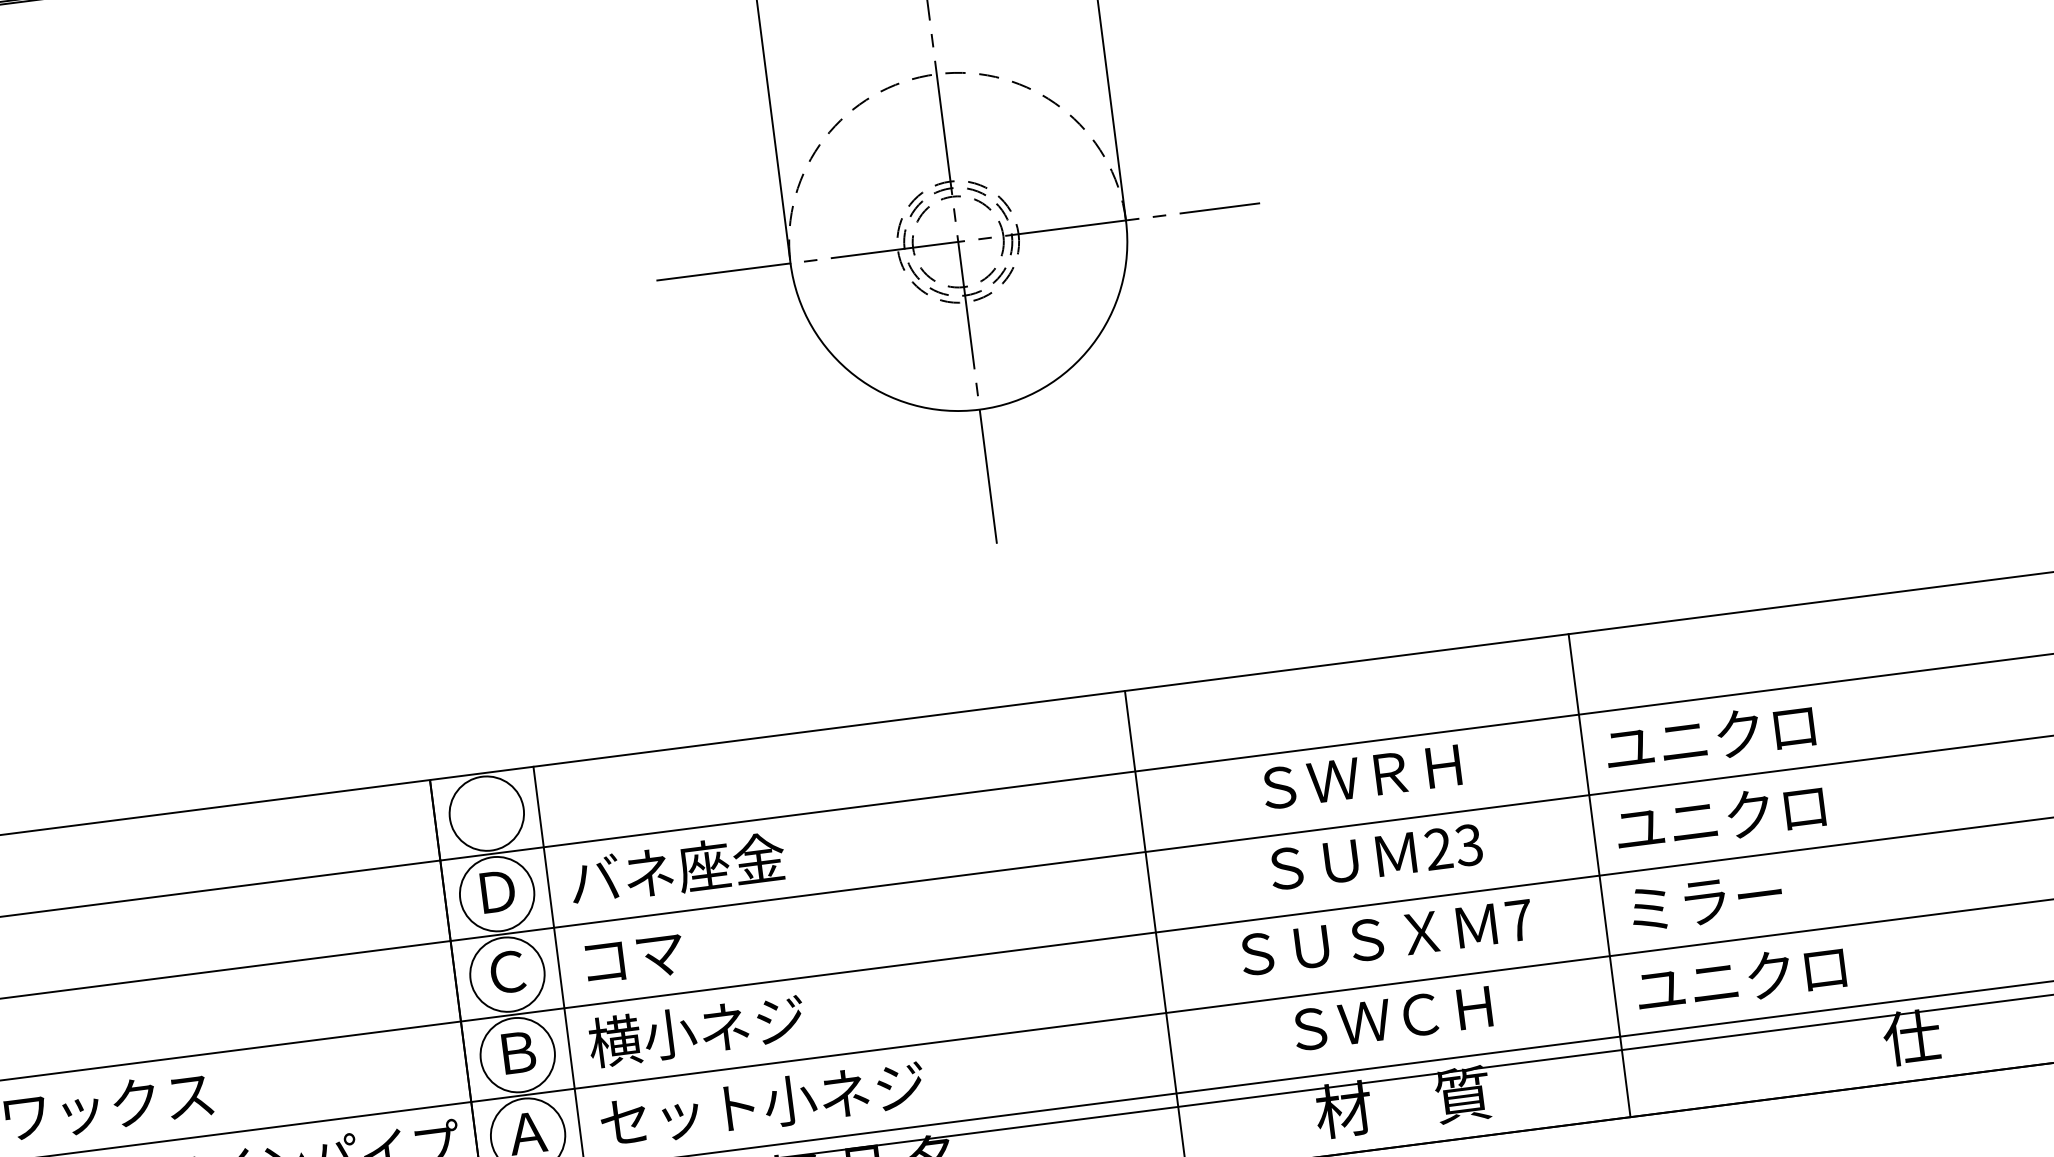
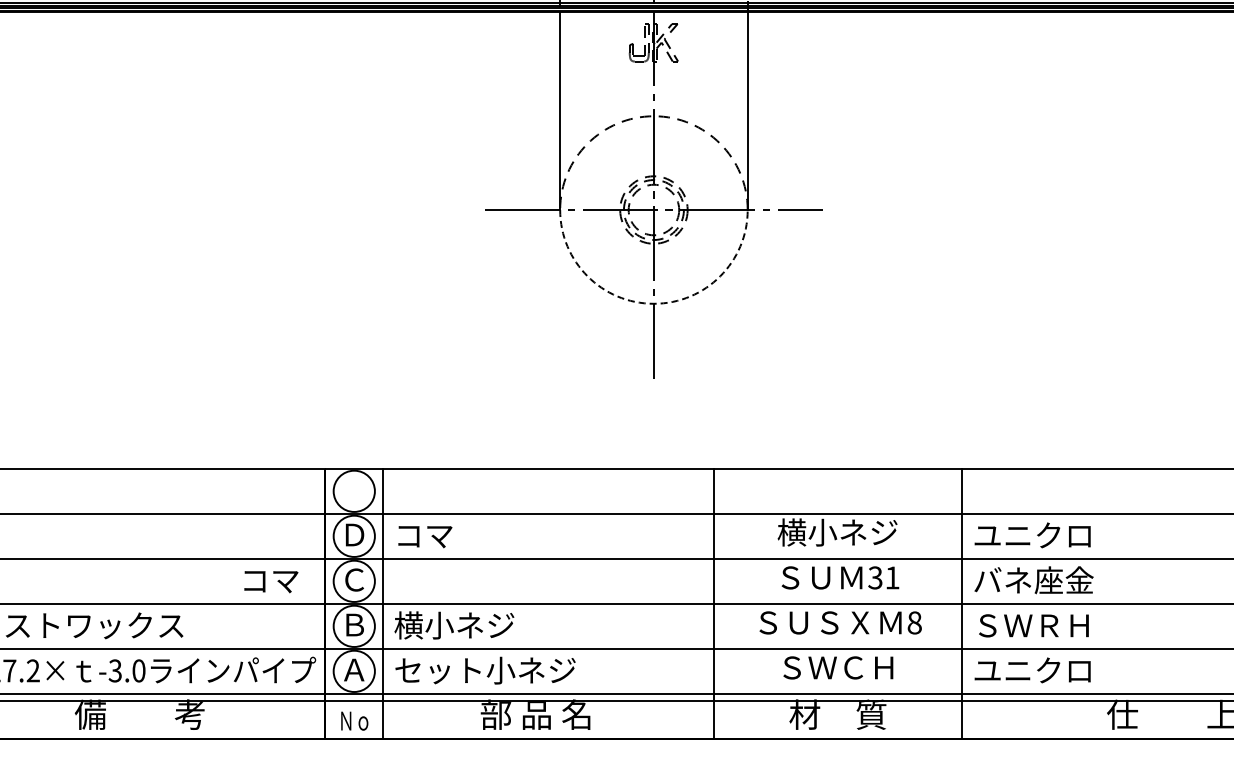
arc: (978, 409) -> (653, 303), solid -> dashed
text: (1360, 776) -> (837, 532), ＳＷＲＨ -> 横小ネジ
text: (1721, 817) -> (1033, 580), ユニクロ -> バネ座金
text: (1452, 846) -> (883, 577), 23 -> 31
text: (676, 869) -> (454, 535), バネ座金 -> コマ
text: (1730, 900) -> (1032, 626), ミラー -> ＳＷＲＨ
text: (1518, 919) -> (914, 622), 7 -> 8
text: (635, 960) -> (271, 582), moved

